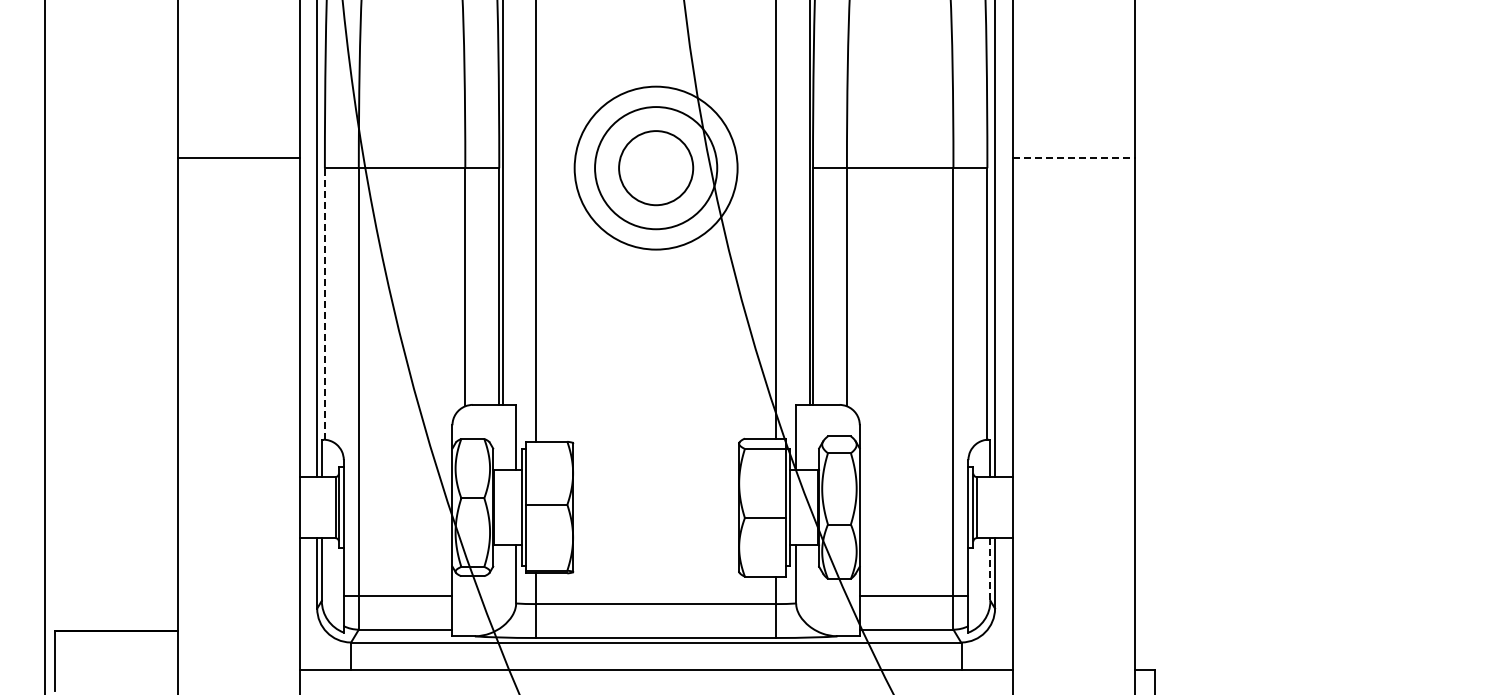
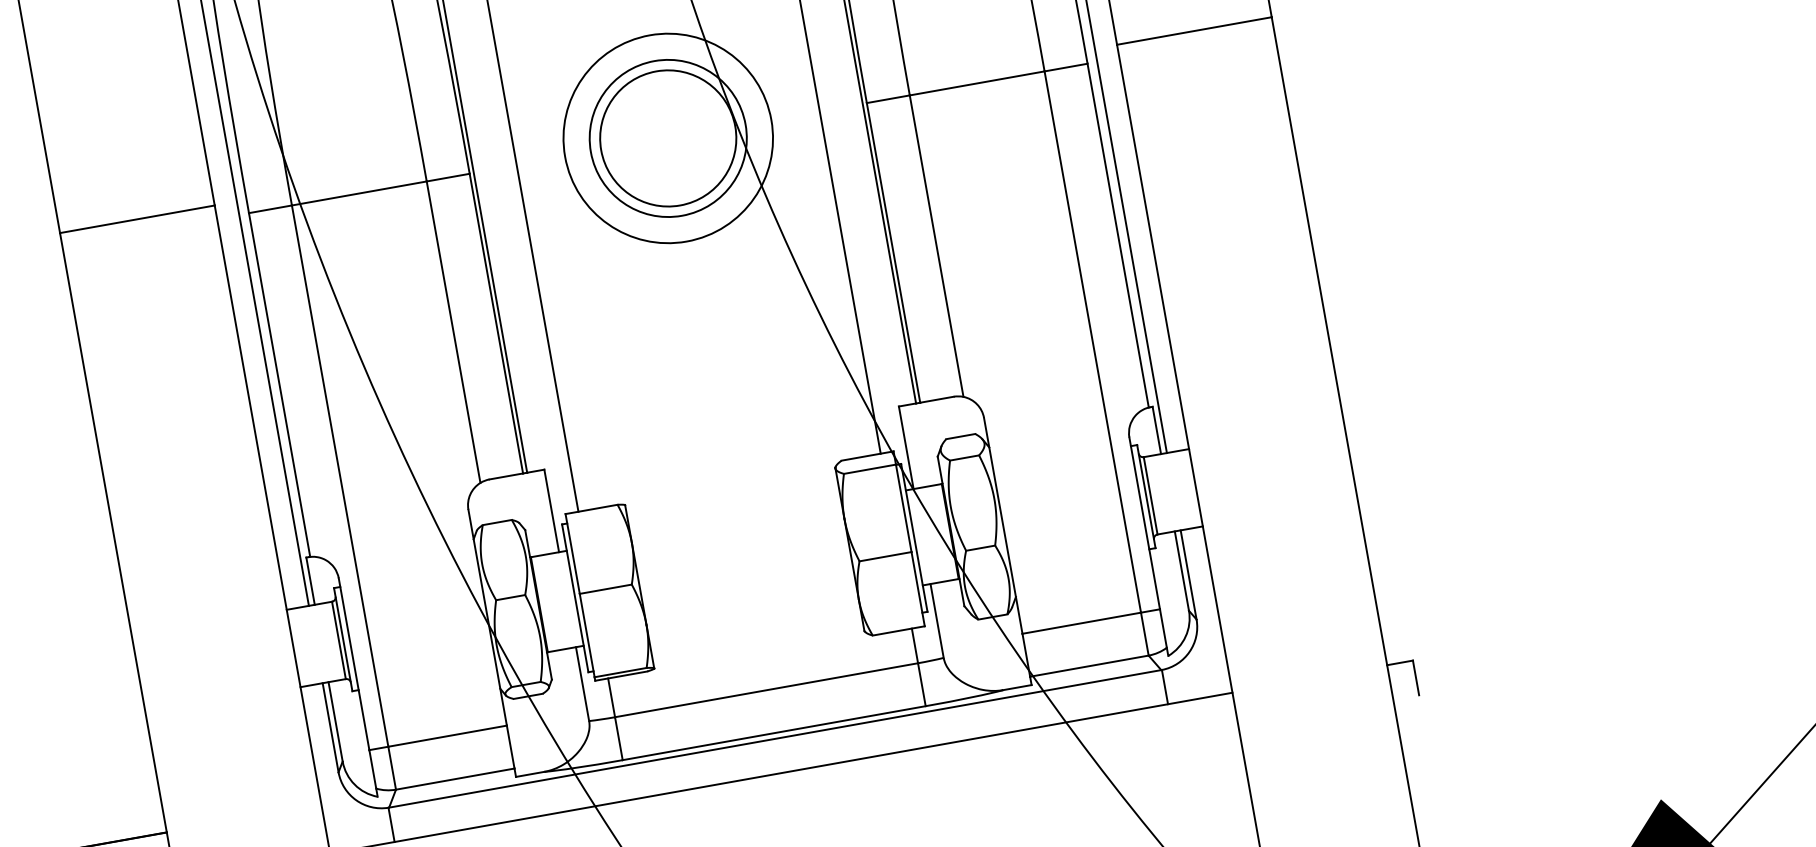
line: (1074, 157) -> (1195, 30), dashed -> solid
circle: (656, 168) -> (668, 138), size x1.43
line: (324, 303) -> (279, 384), dashed -> solid
line: (990, 570) -> (1182, 572), dashed -> solid

